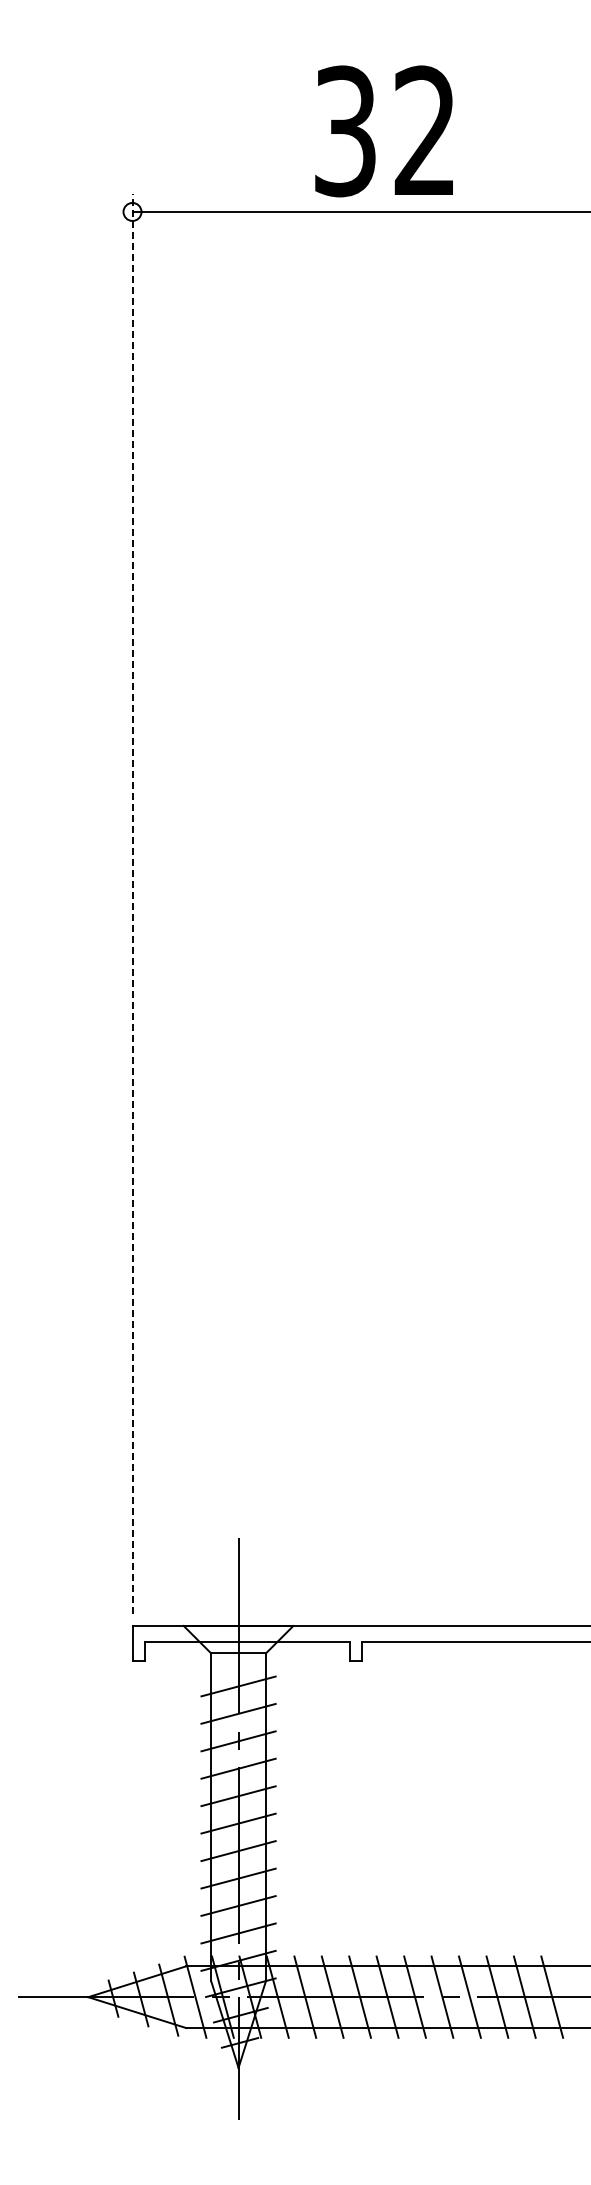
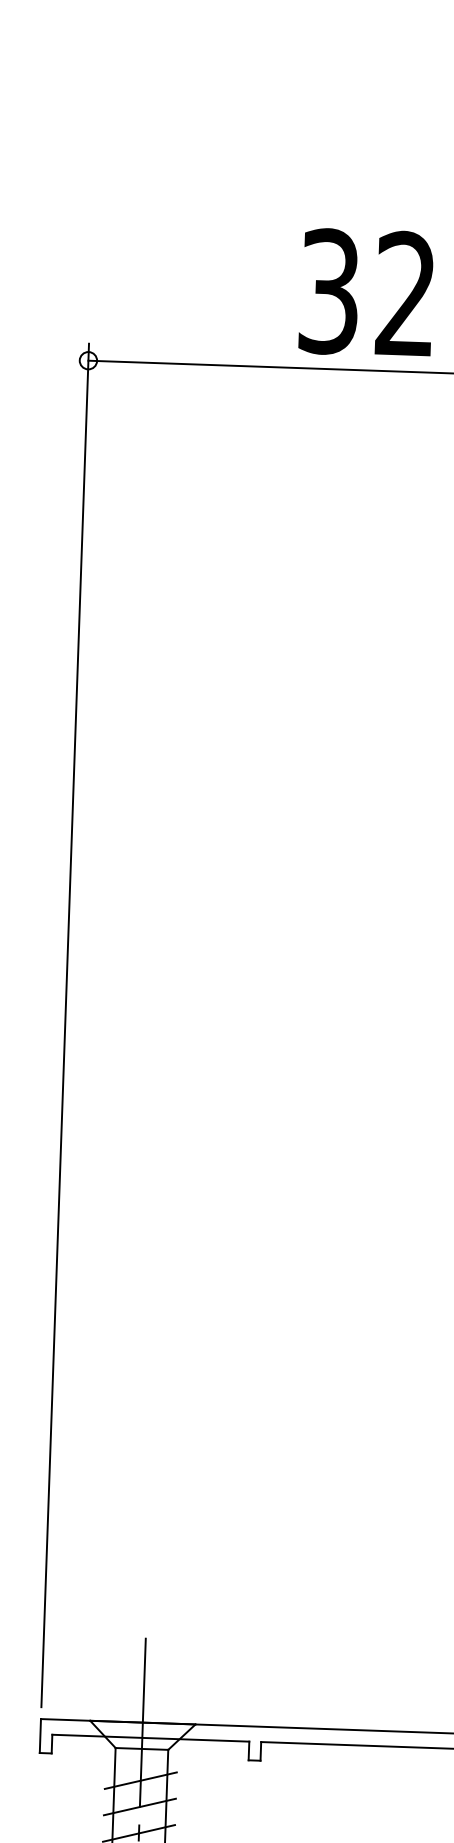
text: (383, 131) -> (365, 293), moved
line: (132, 903) -> (65, 1025), dashed -> solid

